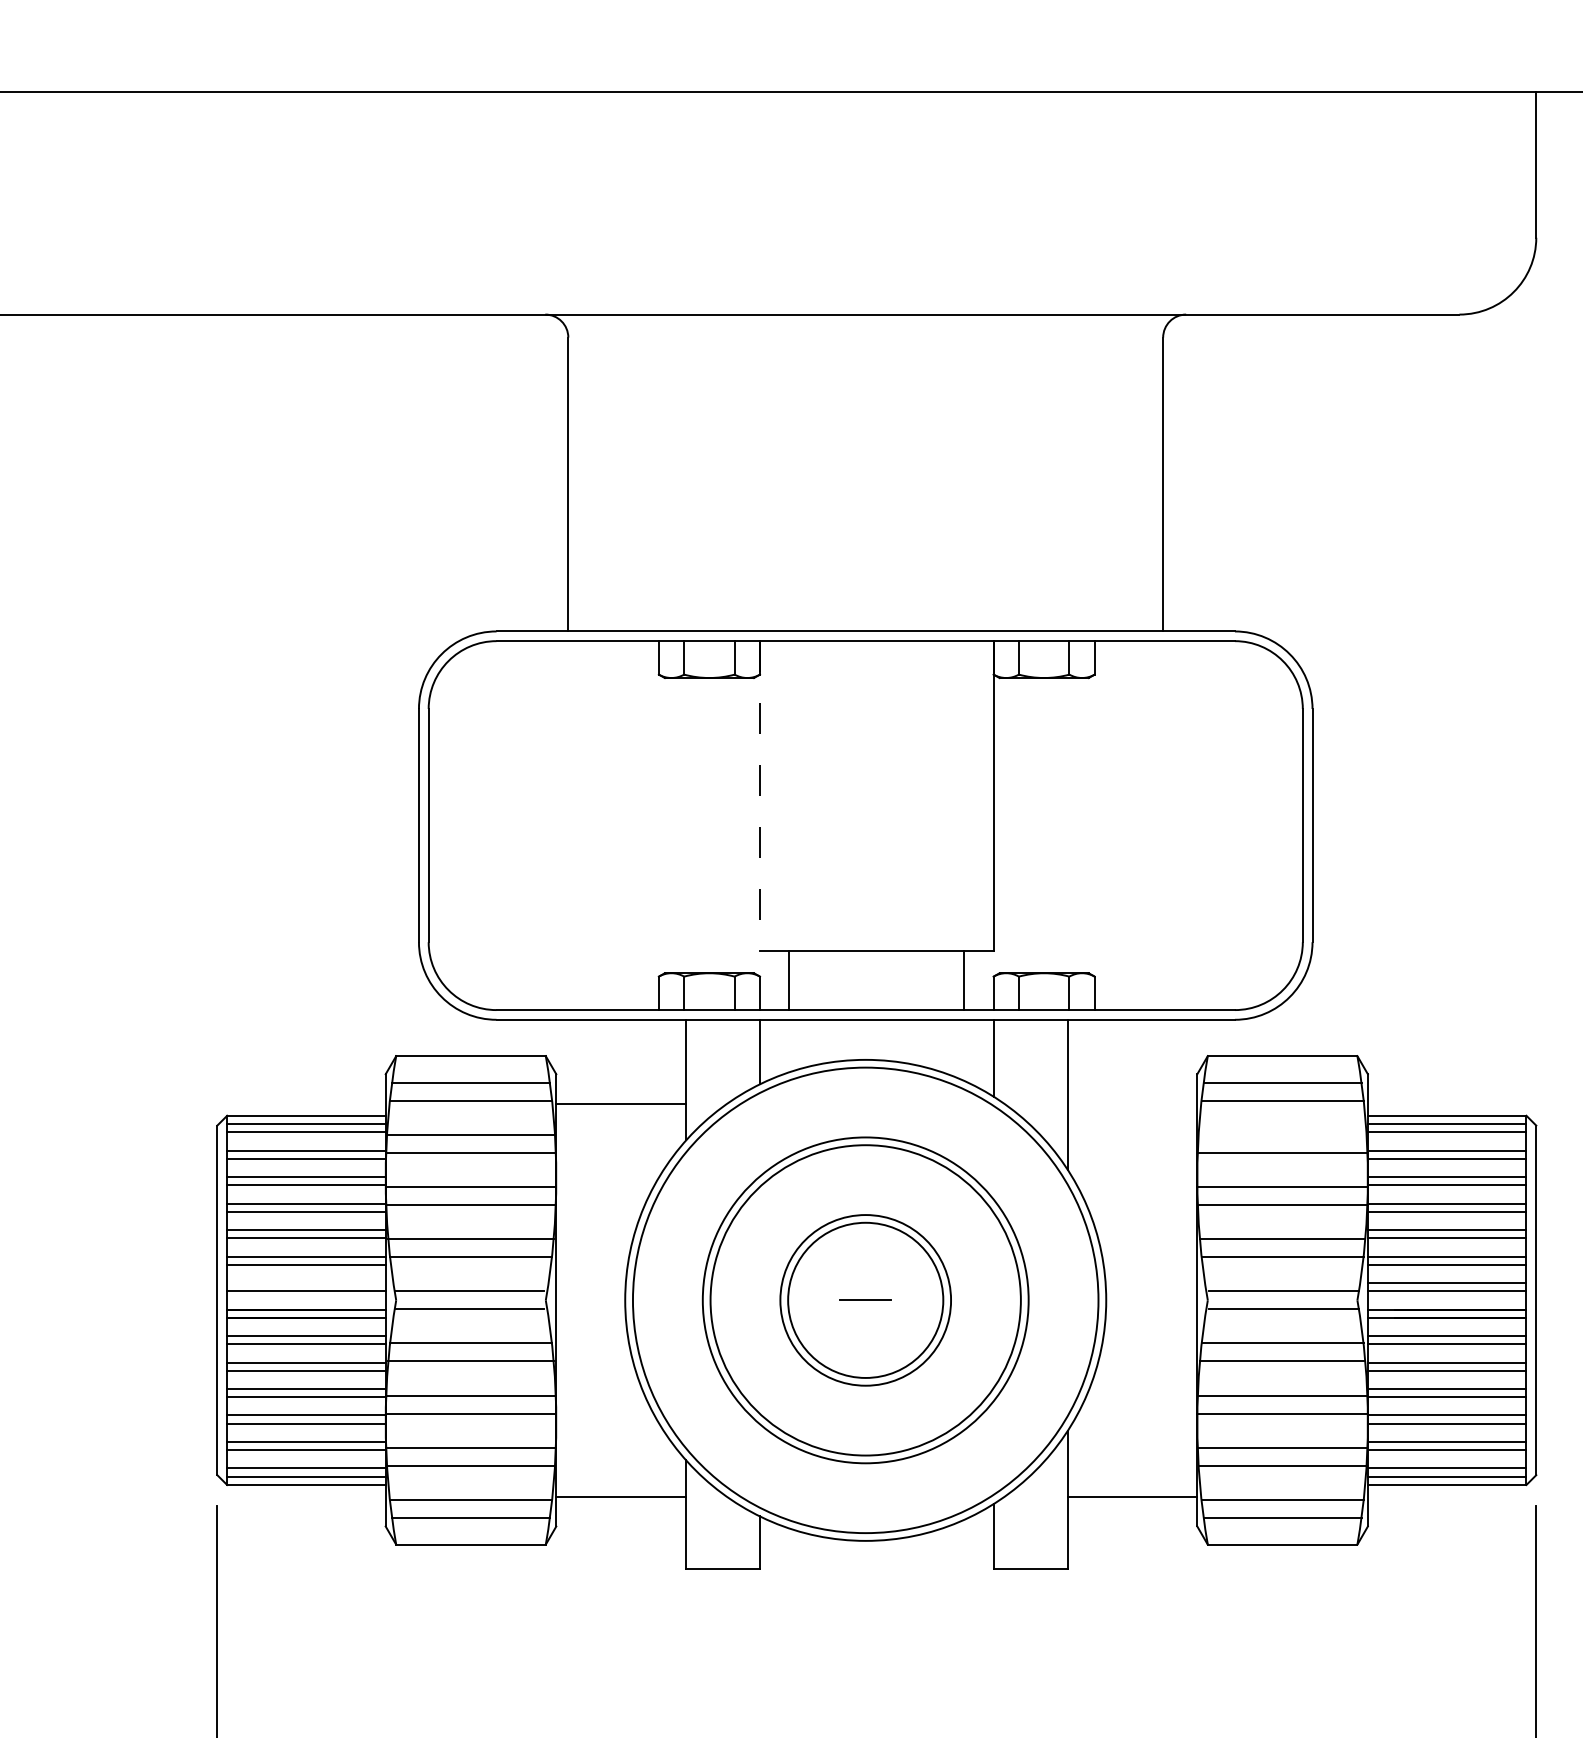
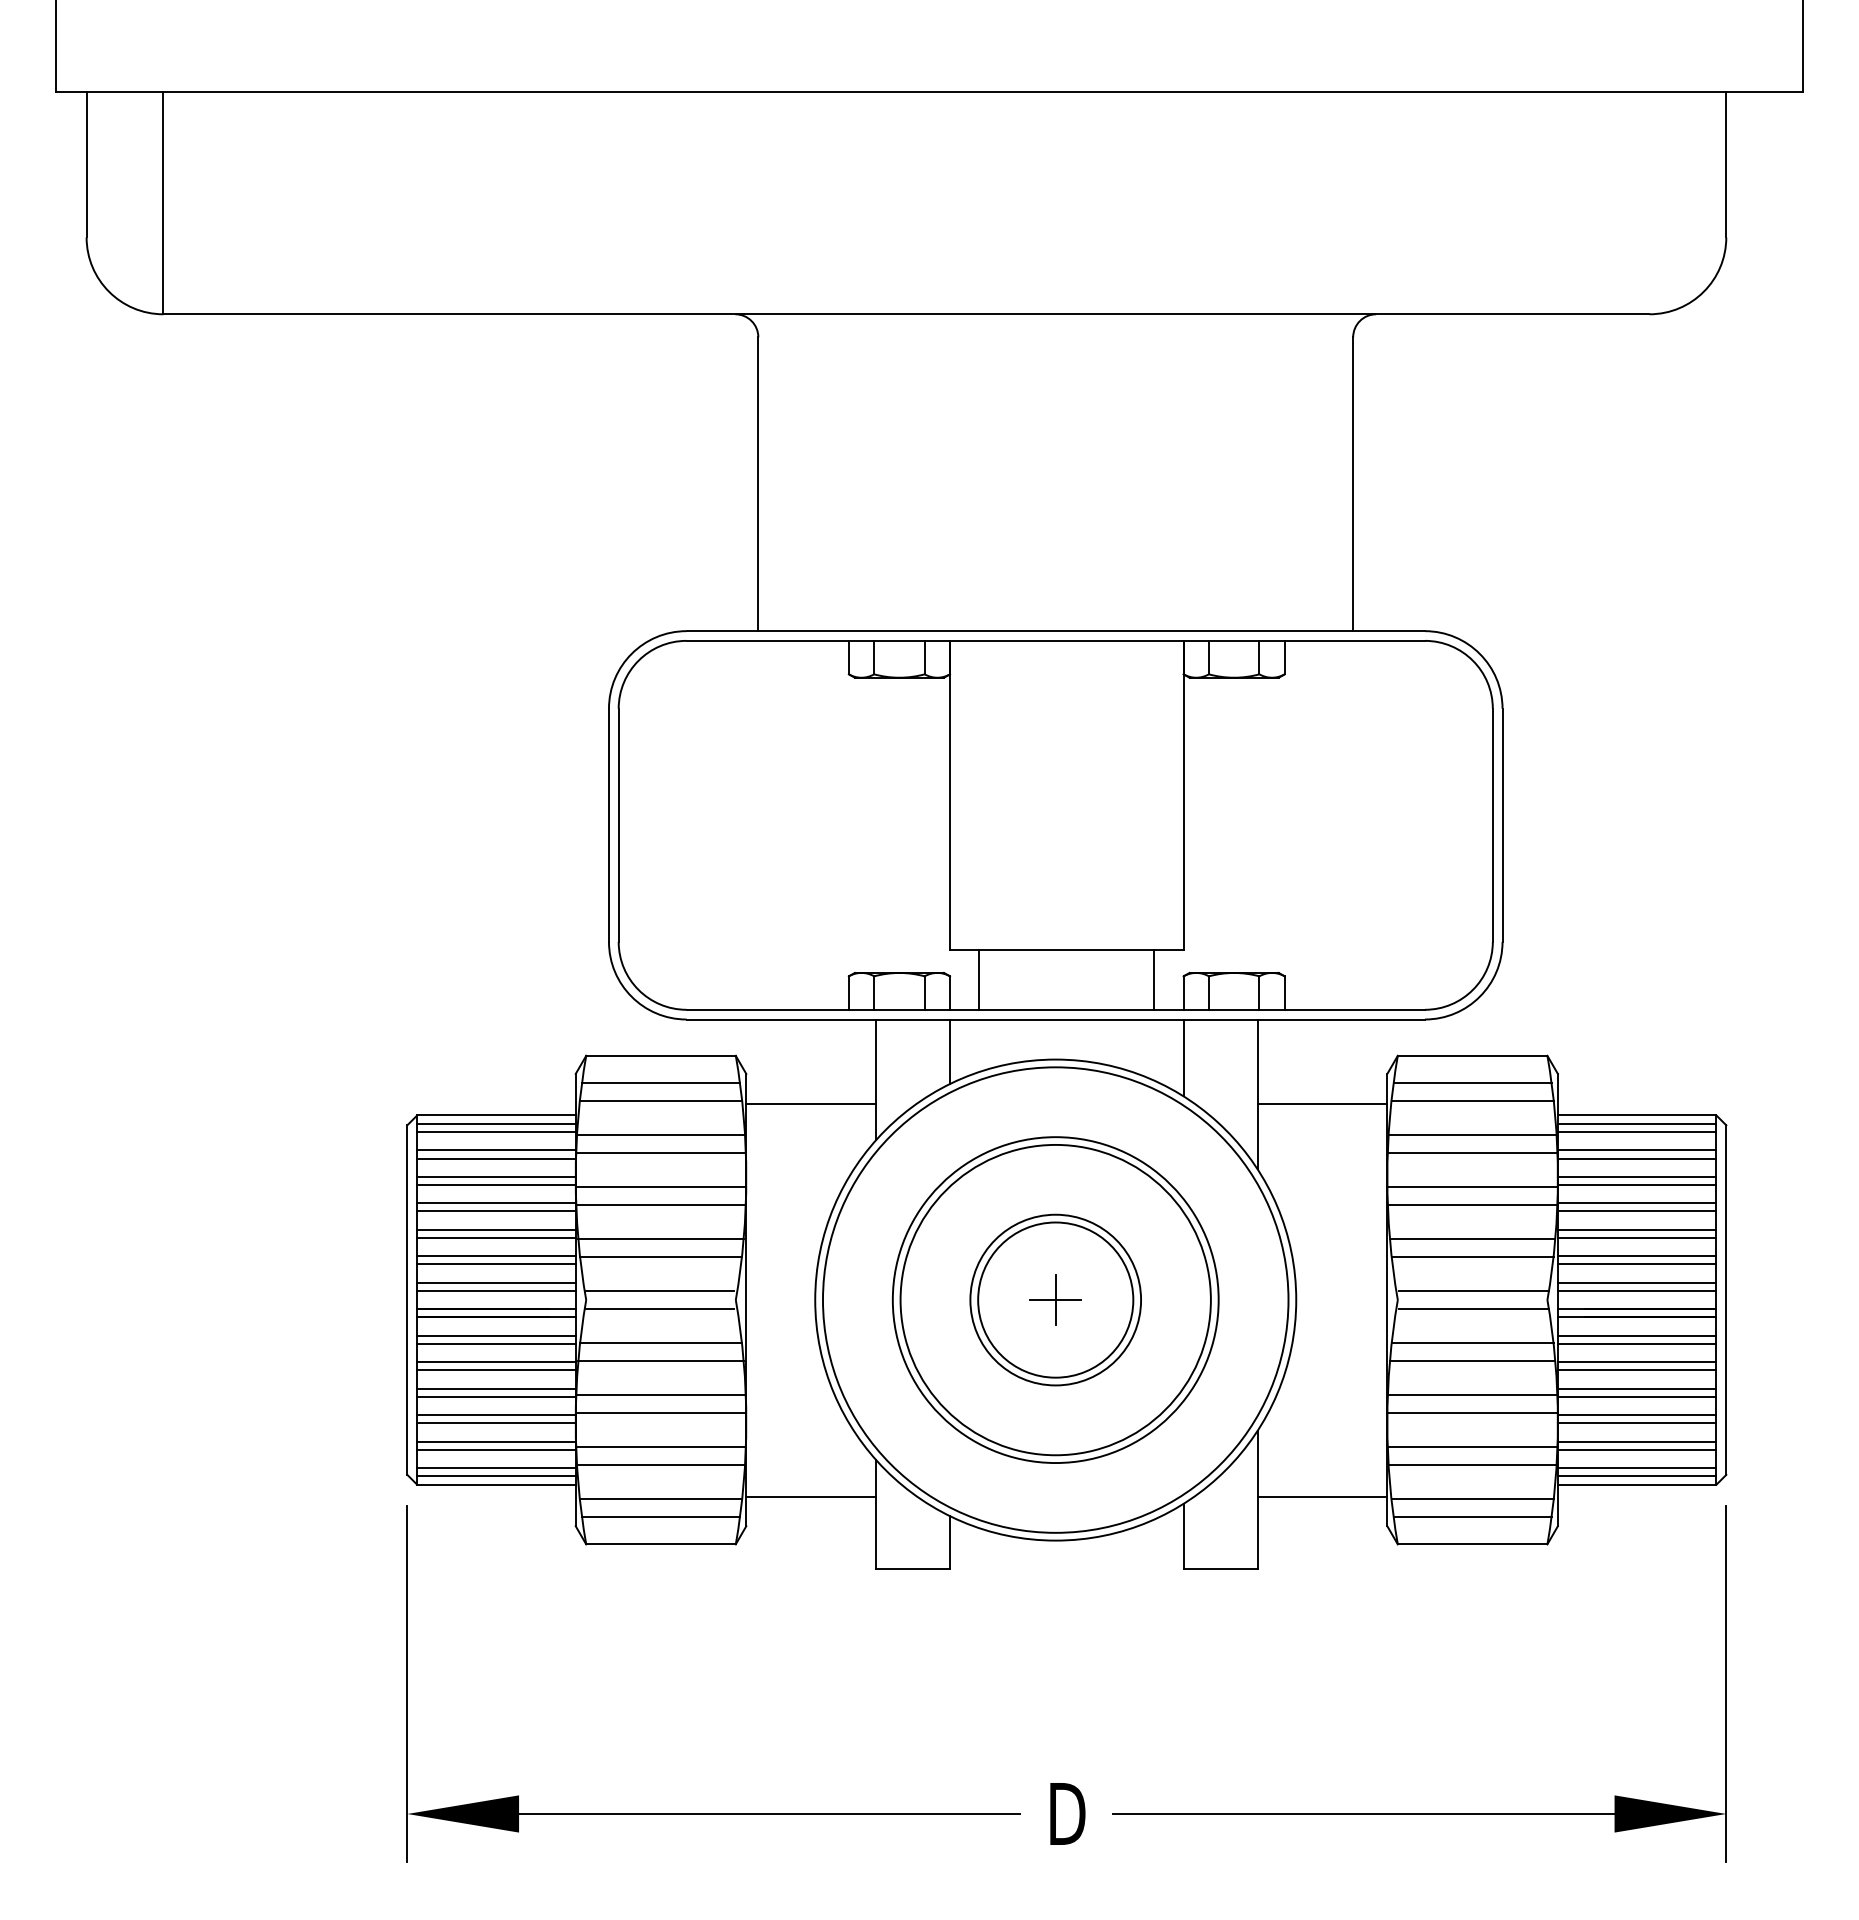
line: (760, 795) -> (950, 795), dashed -> solid
line: (1132, 1103) -> (1322, 1103), added
line: (1282, 1134) -> (1472, 1134), added
line: (306, 1282) -> (496, 1282), added
line: (865, 1299) -> (1055, 1299), added

